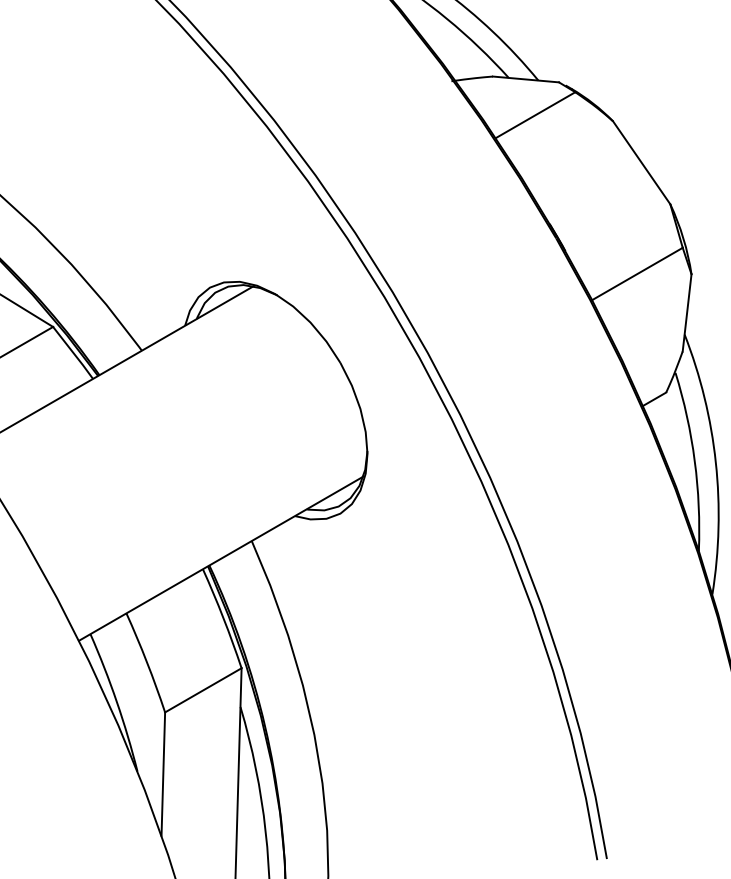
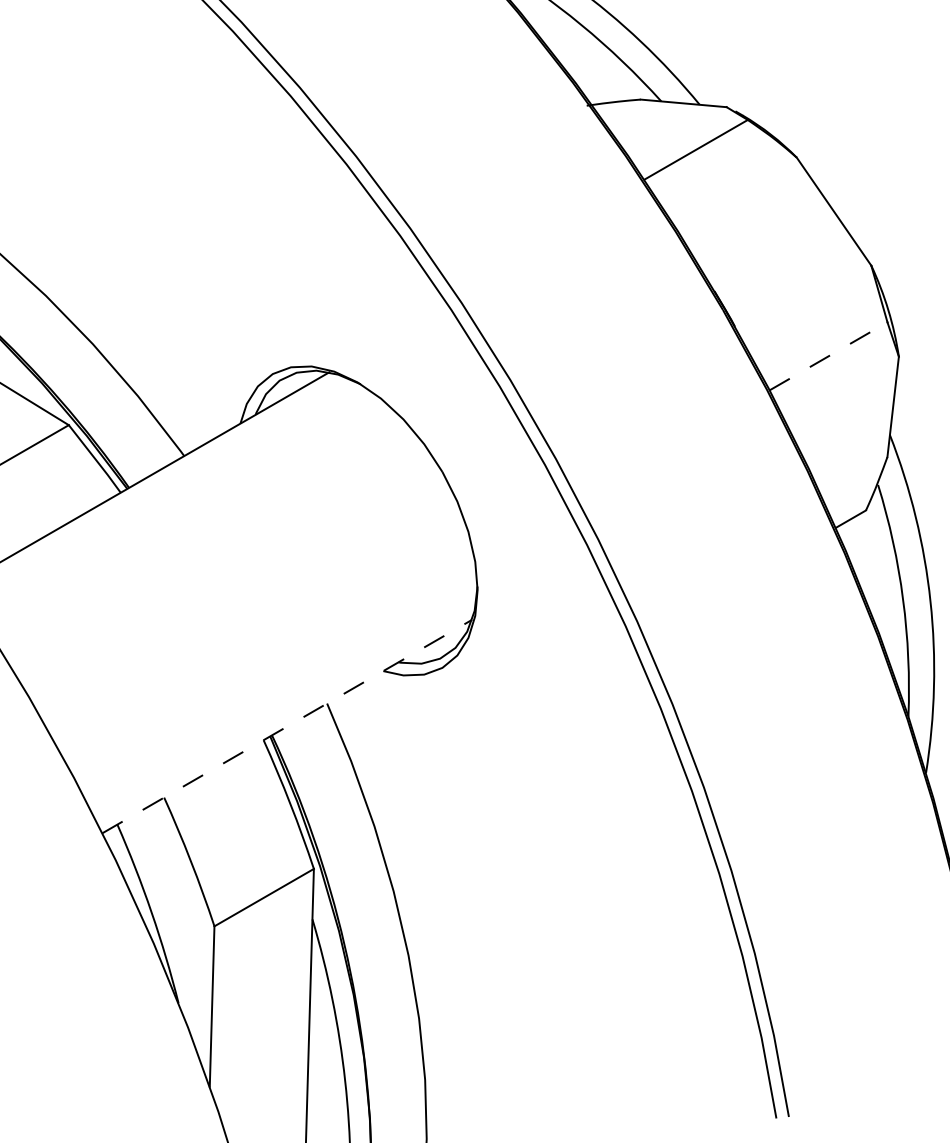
line: (637, 273) -> (828, 355), solid -> dashed
line: (221, 558) -> (287, 726), solid -> dashed

